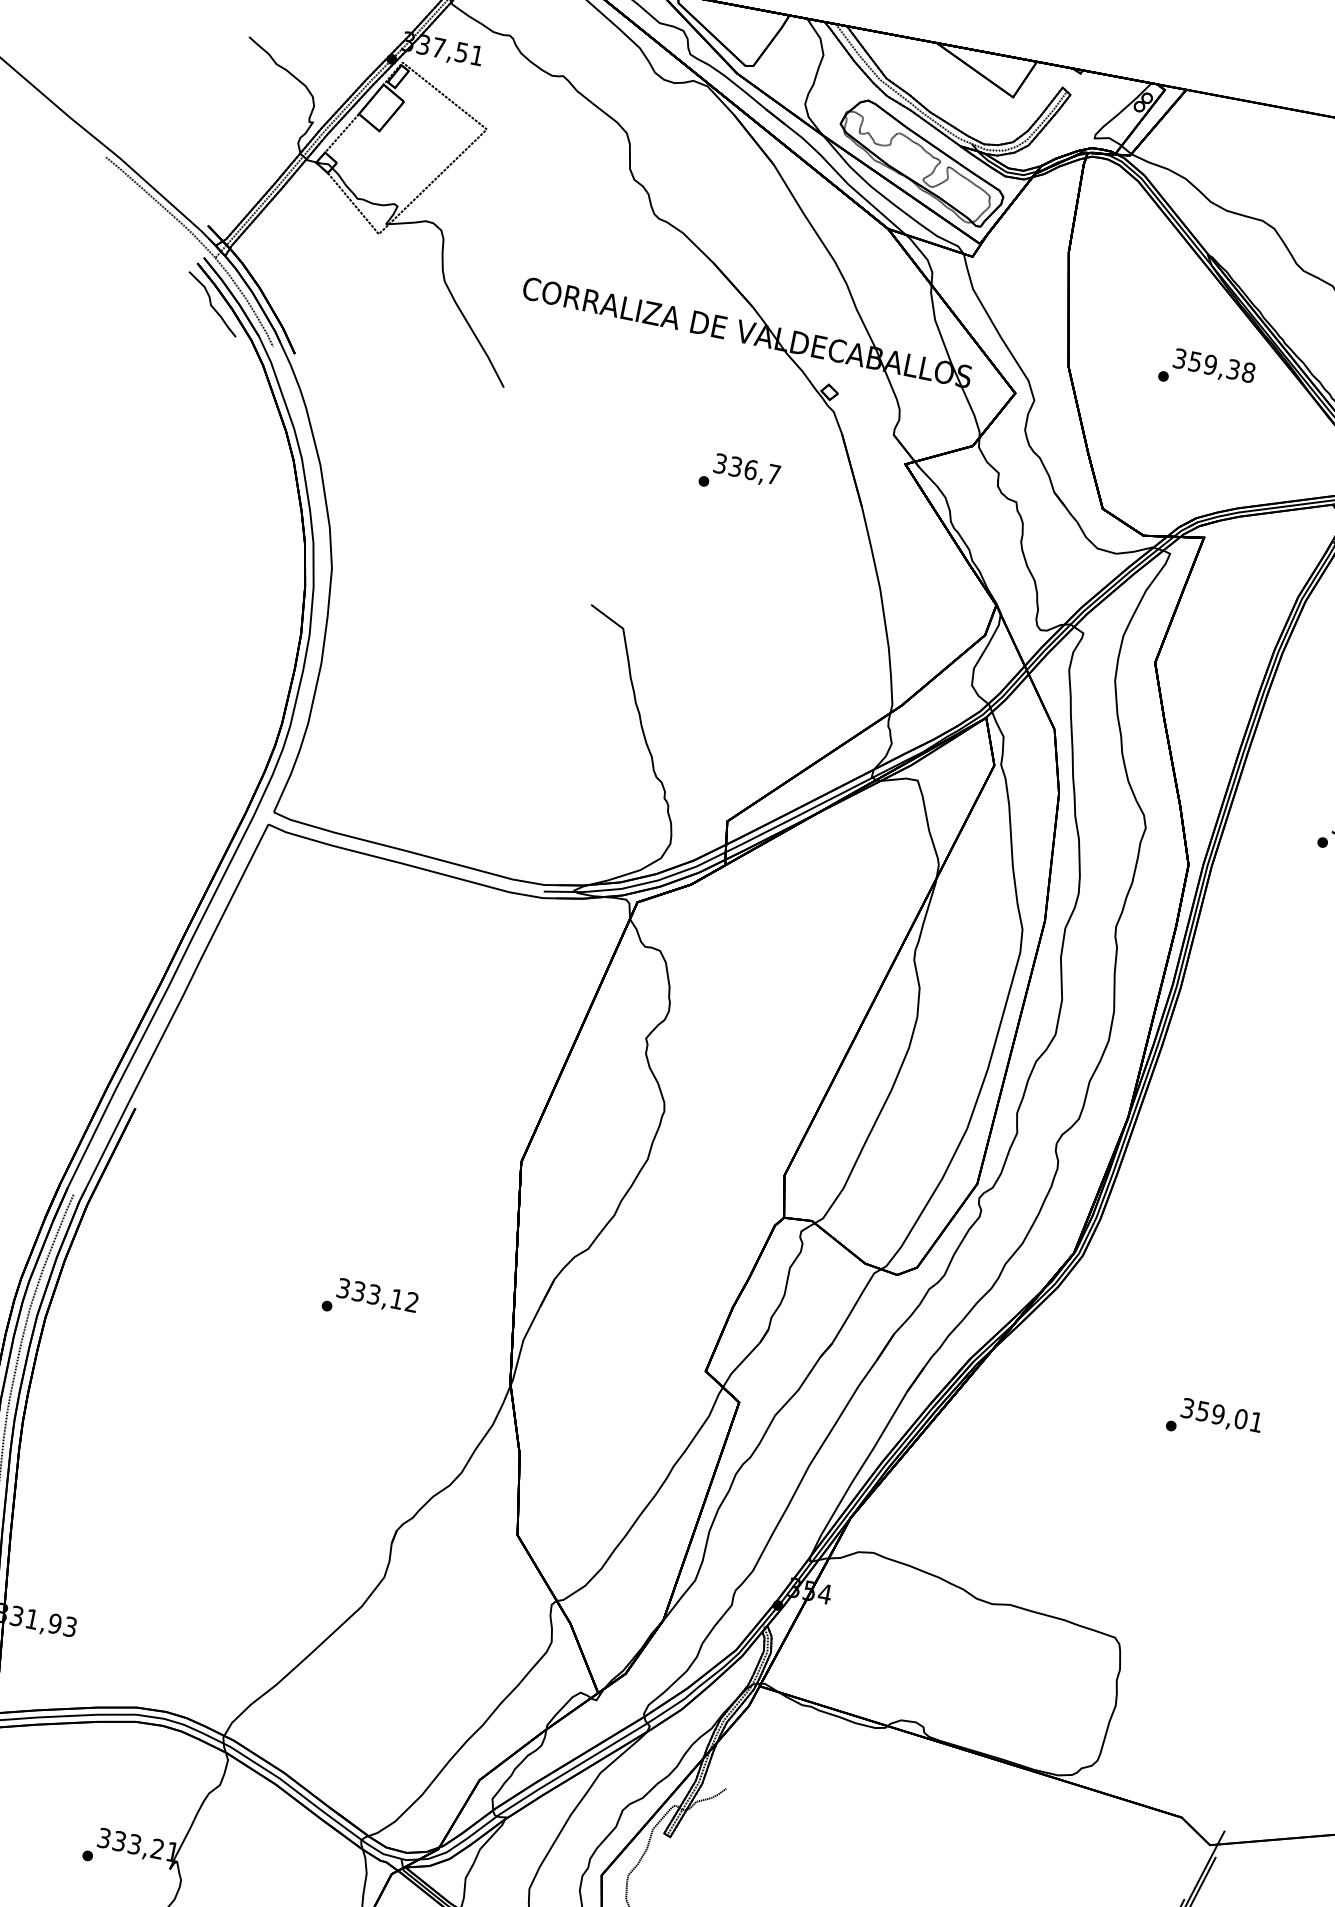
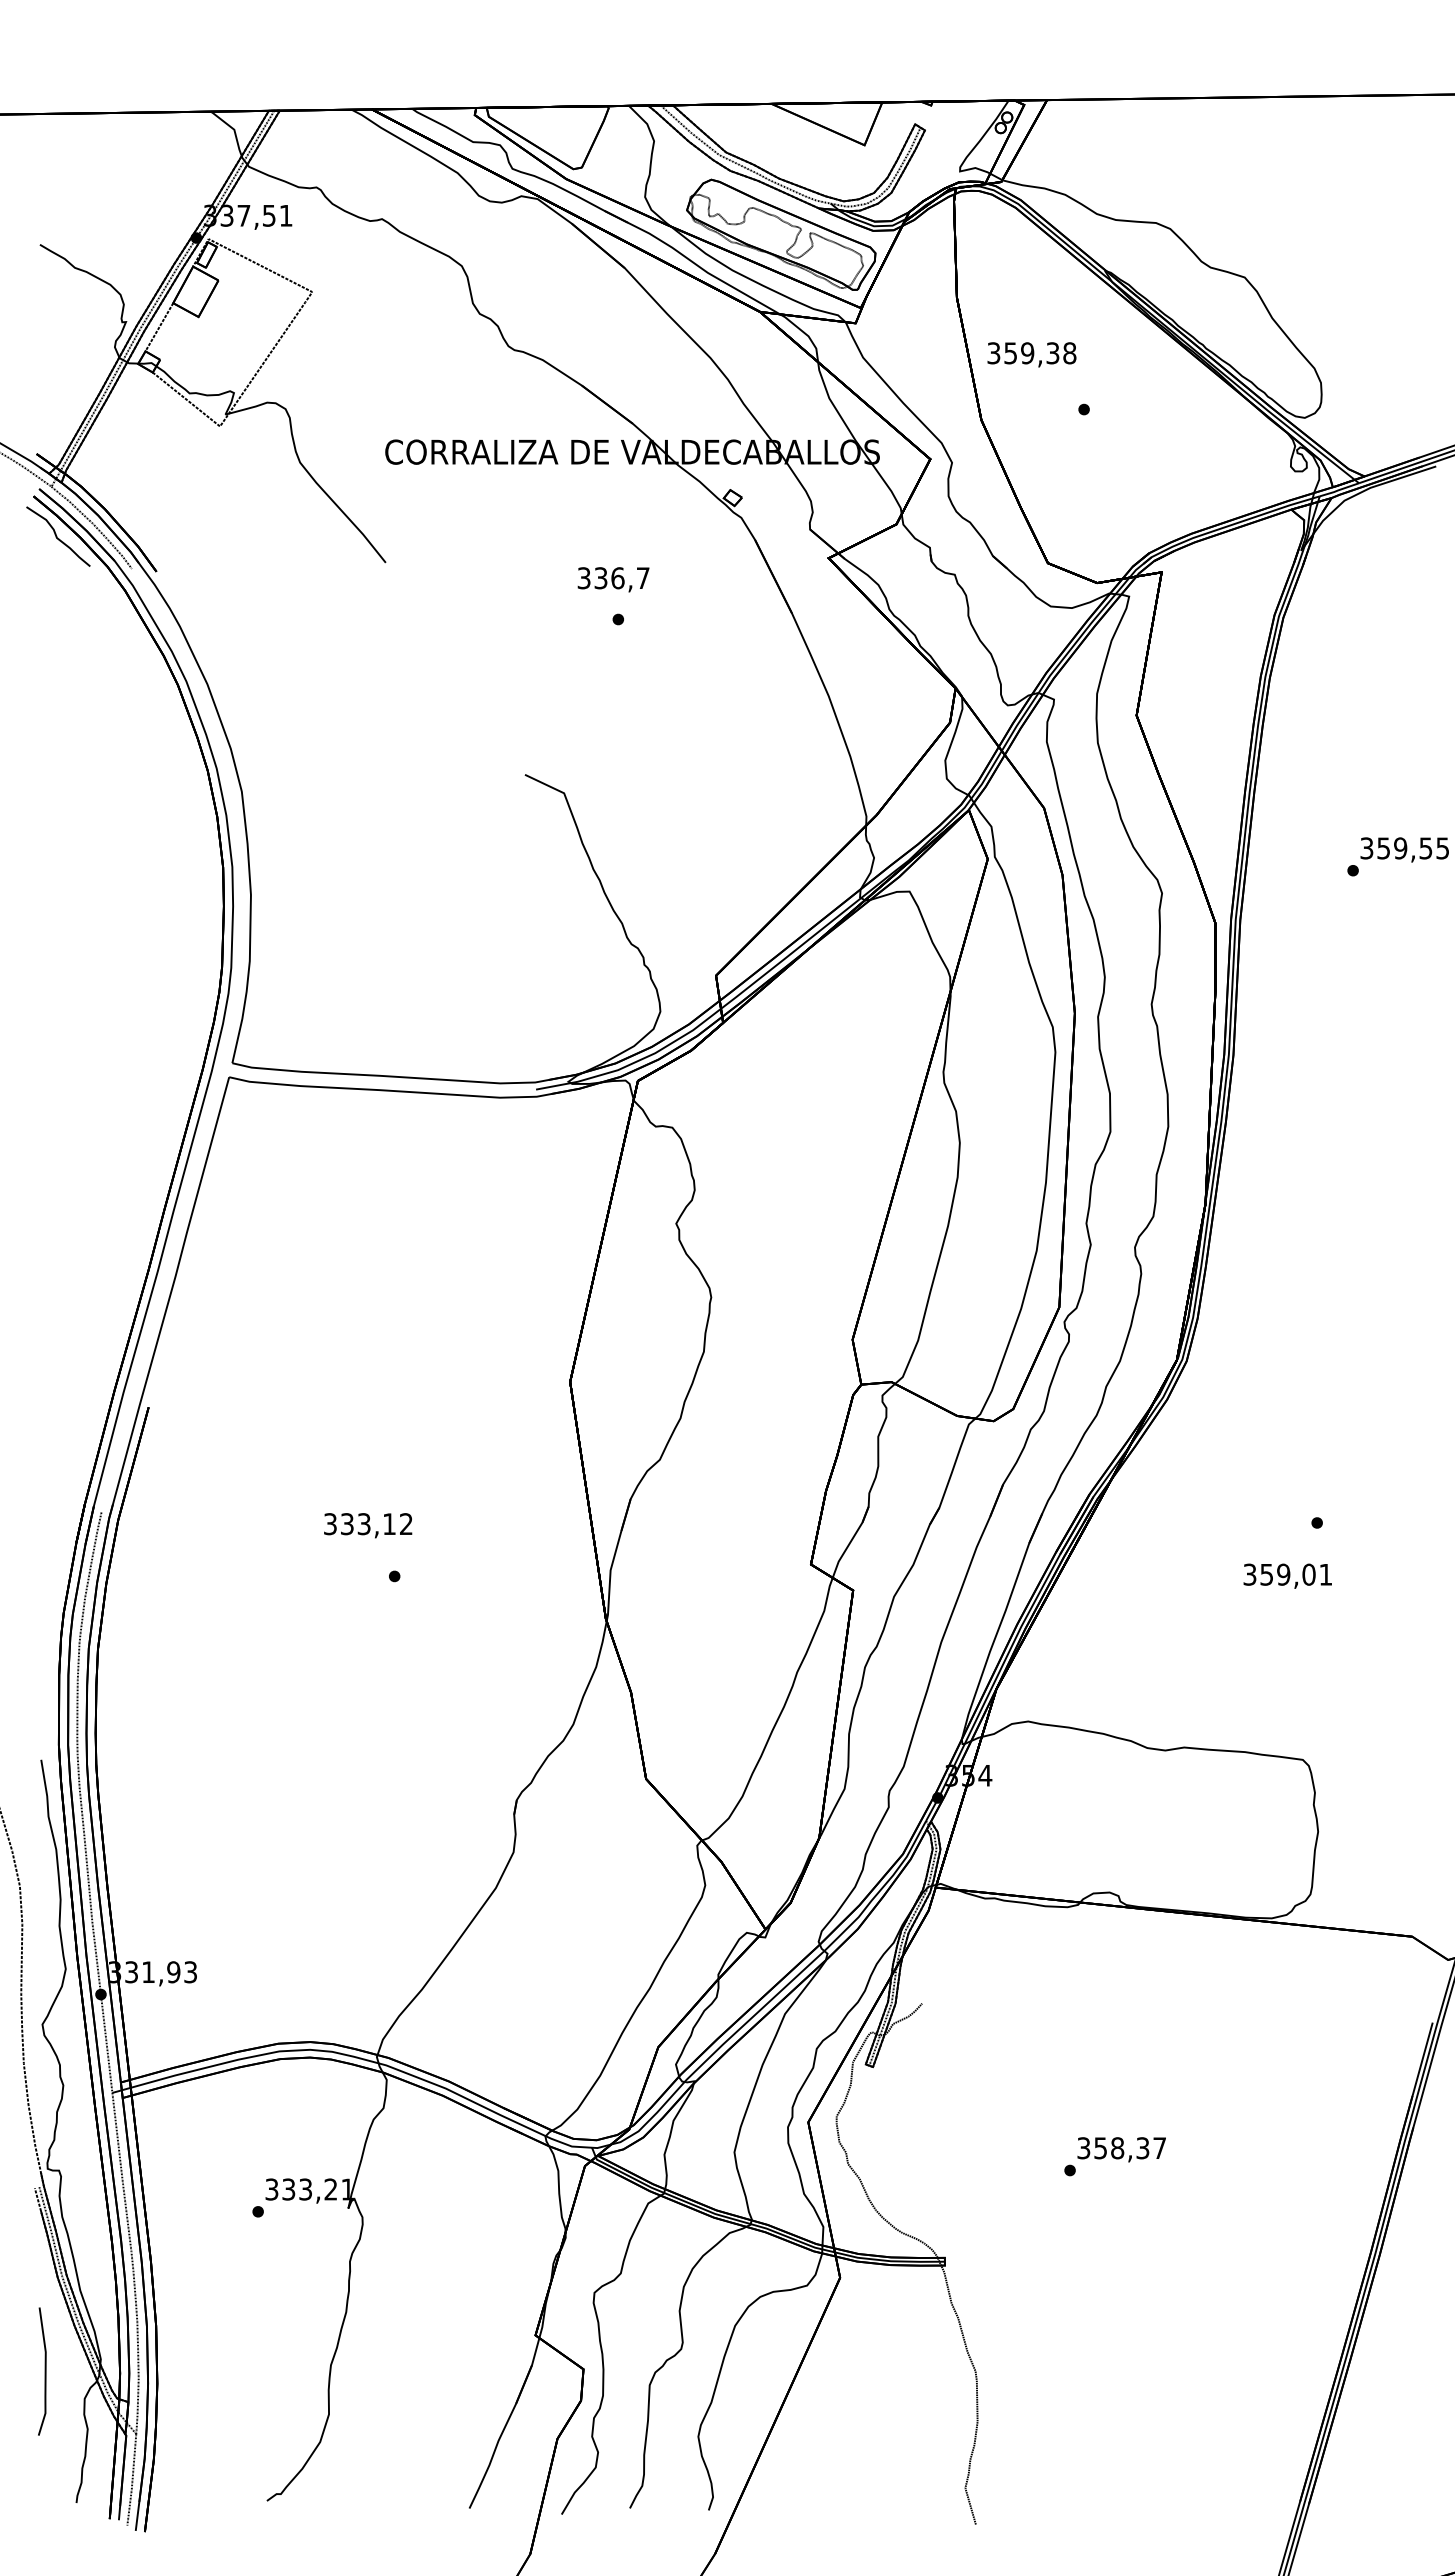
text: (1213, 366) -> (1031, 354), moved
text: (746, 470) -> (613, 579), moved
text: (377, 1296) -> (368, 1525), moved
text: (1221, 1415) -> (1287, 1575), moved

